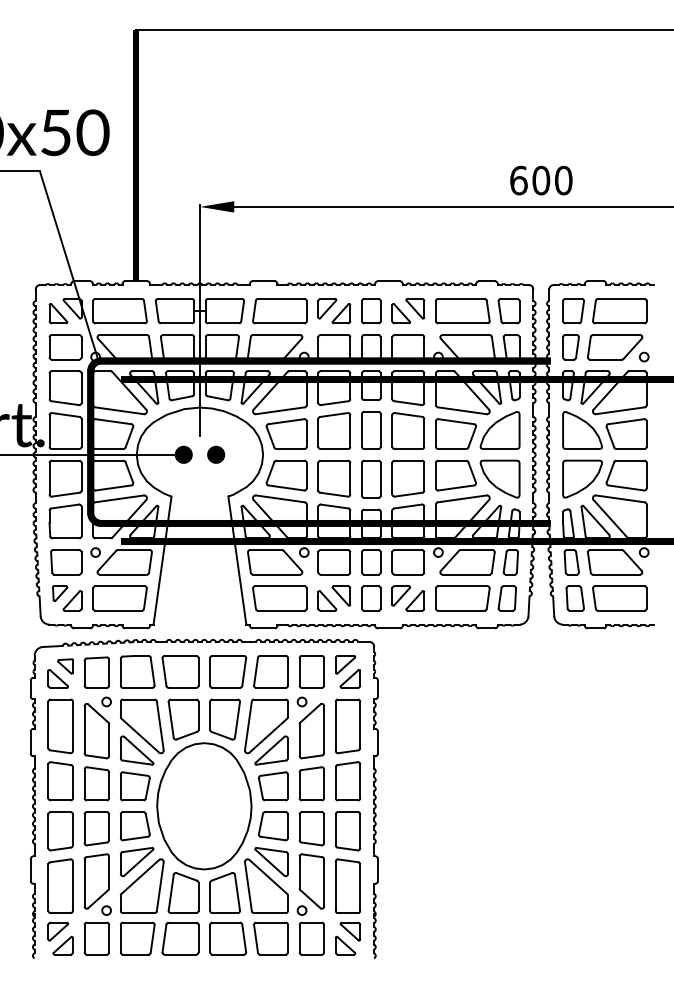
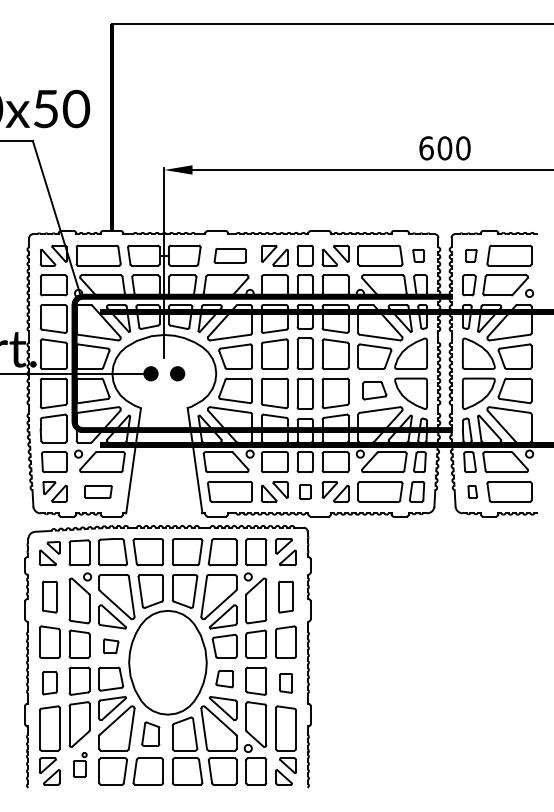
part: (279, 311) -> (229, 255), size x0.7
part: (508, 311) -> (417, 255), size x0.6
part: (573, 311) -> (471, 255), size x0.6
part: (455, 475) -> (374, 390), size x0.7
part: (119, 598) -> (98, 491), size x0.6
part: (371, 598) -> (305, 491), size x0.7
part: (574, 598) -> (472, 491), size x0.6
part: (60, 726) -> (49, 597), size x0.7
part: (347, 726) -> (285, 597), size x0.7
part: (135, 786) -> (111, 646), size x0.6
part: (273, 826) -> (224, 679), size x0.7
part: (60, 831) -> (49, 683), size x0.7
part: (348, 831) -> (286, 683), size x0.6
part: (183, 892) -> (150, 733), size x0.7
part: (97, 930) -> (80, 764), size x0.6

